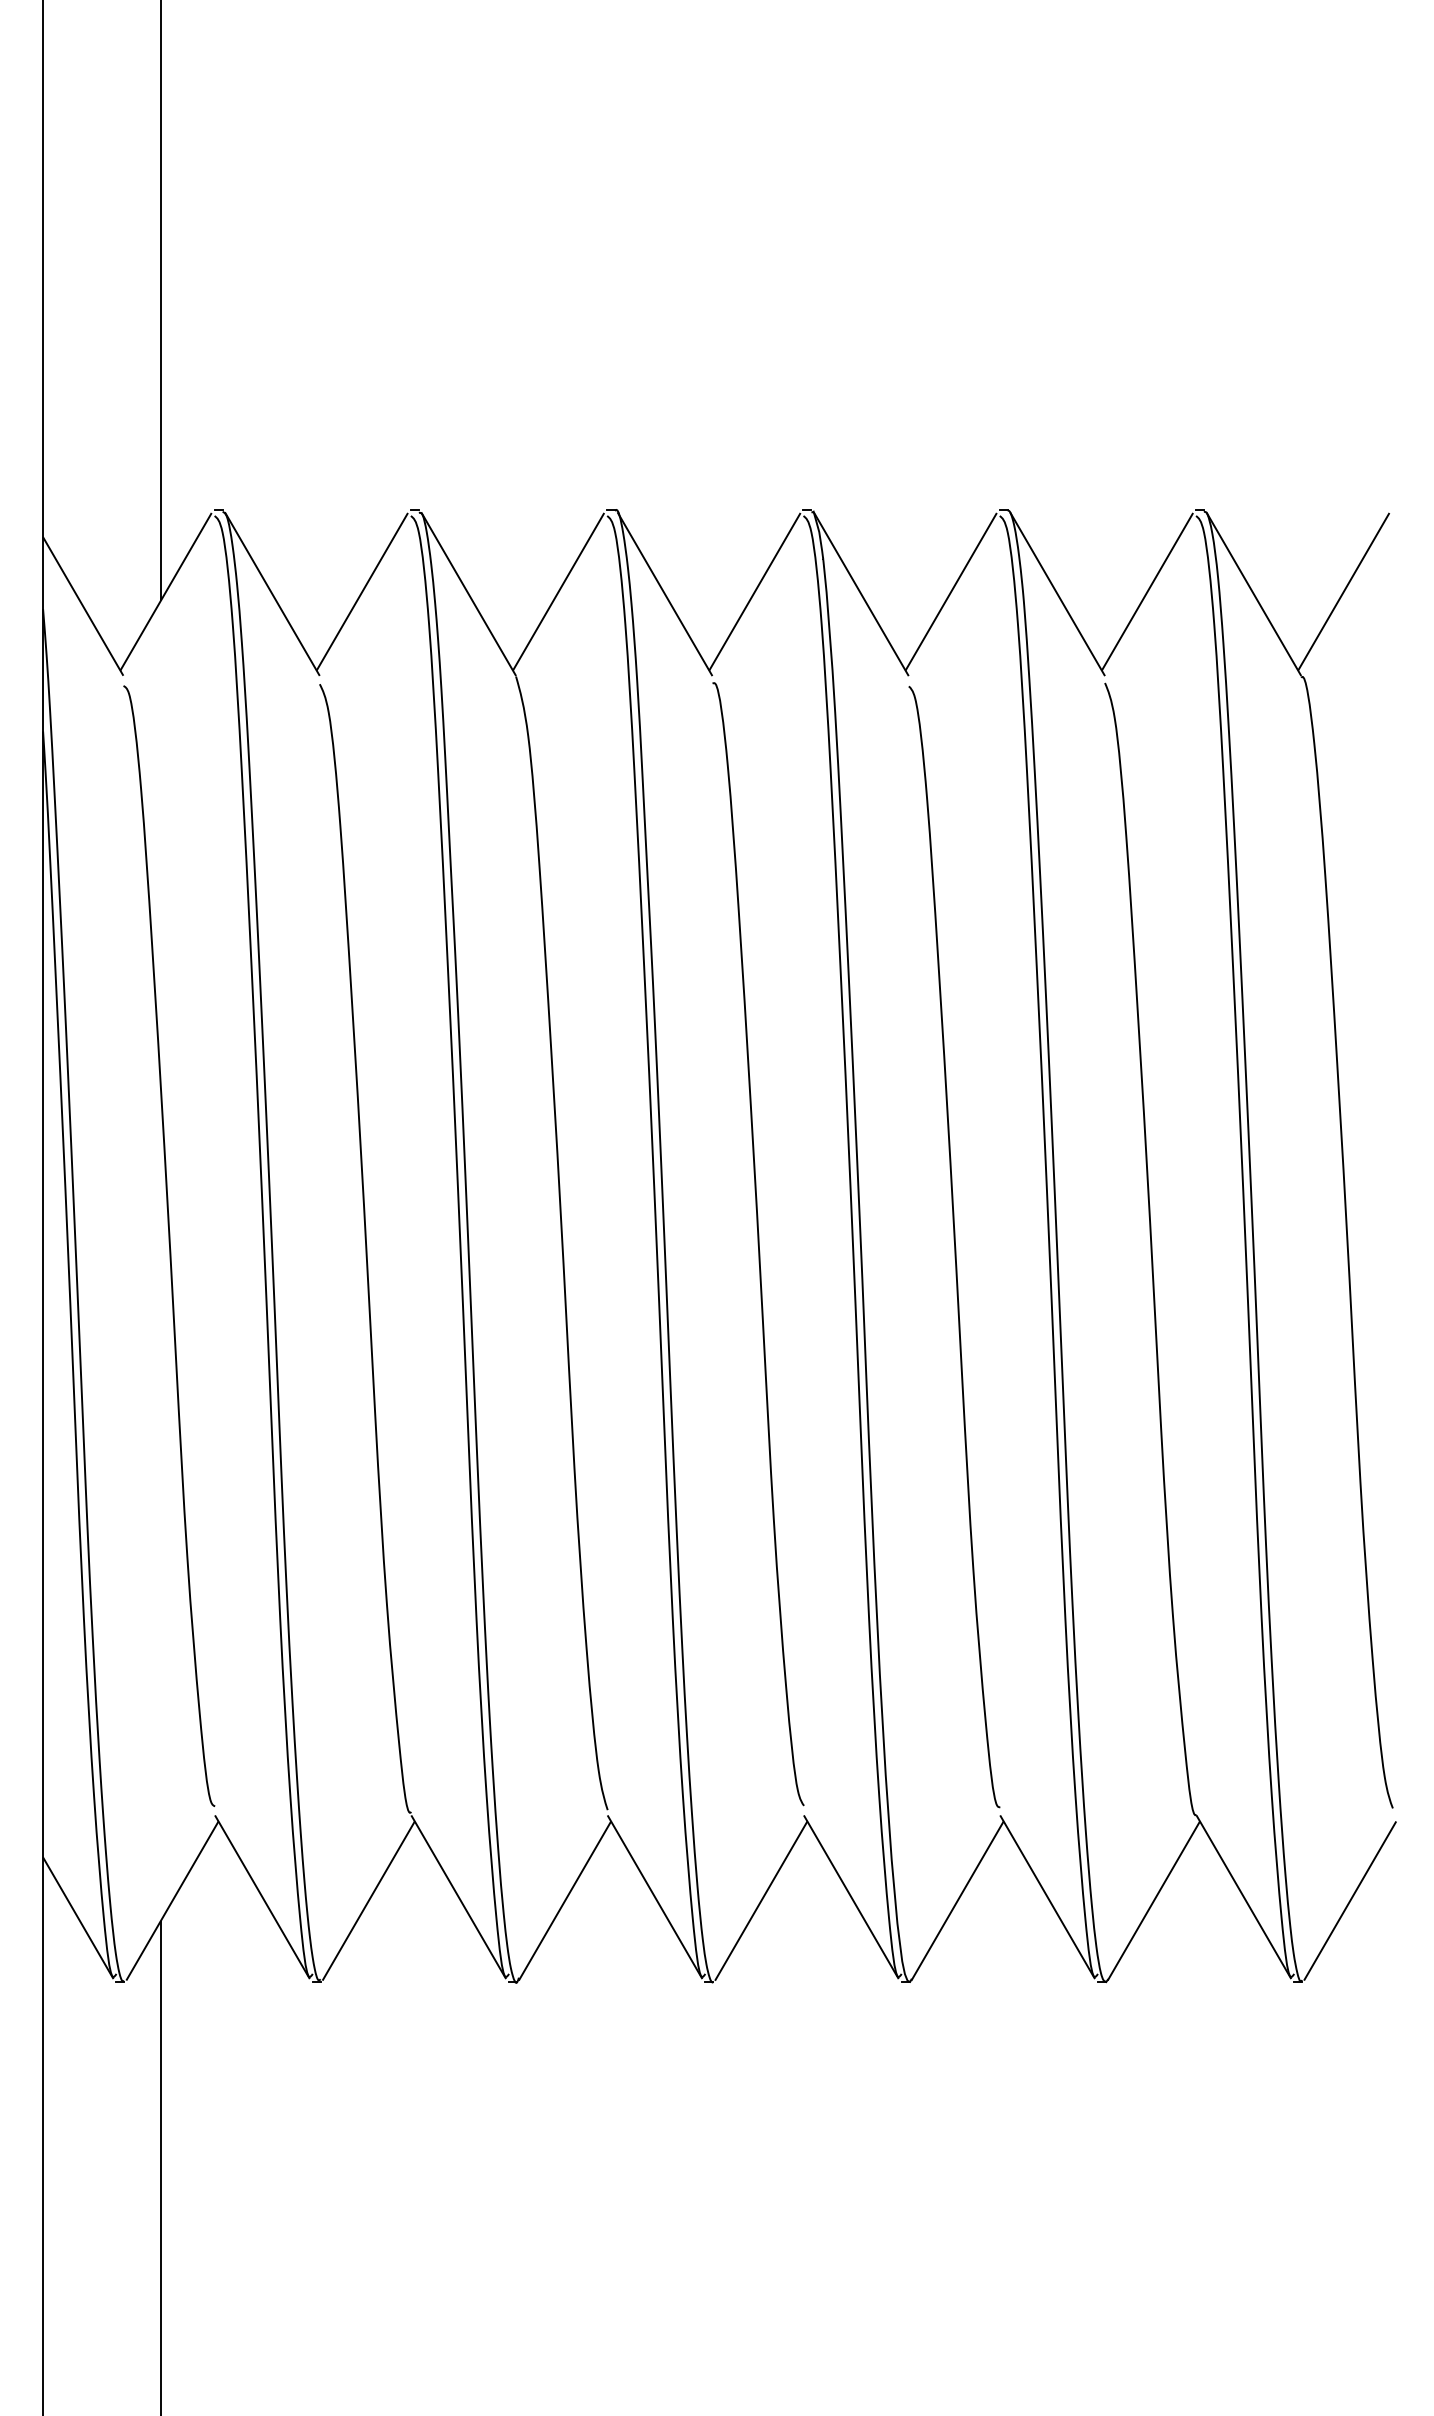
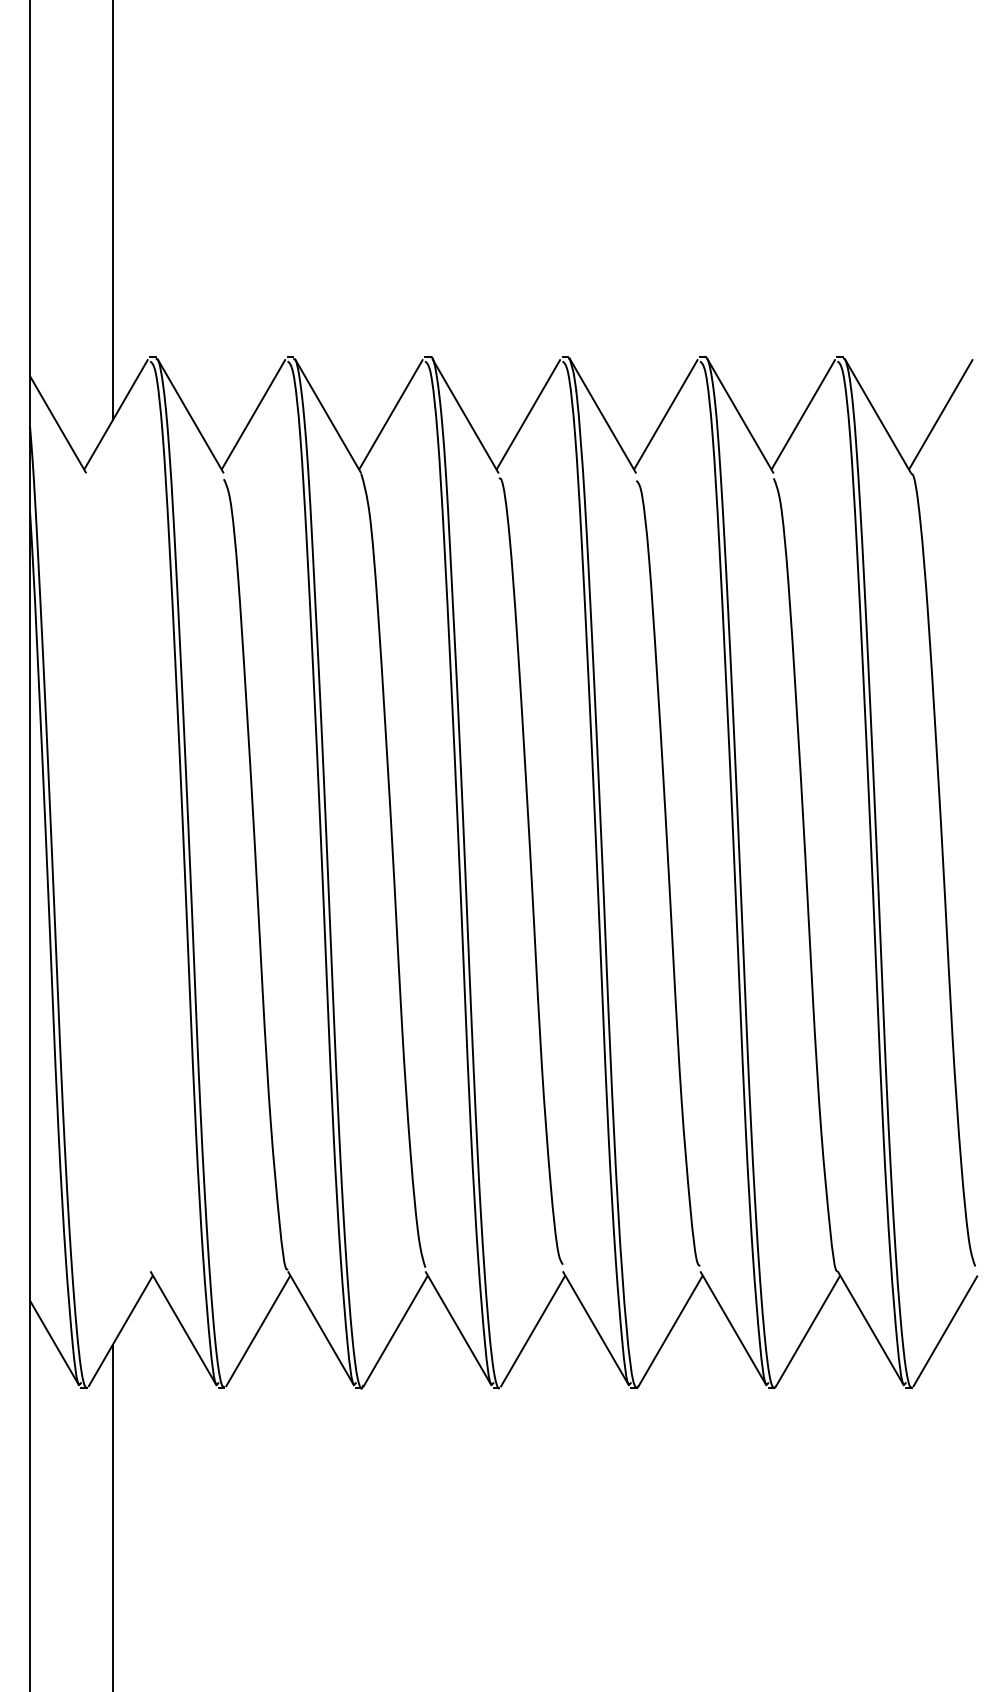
curve: (169, 1245) -> (118, 872), removed

